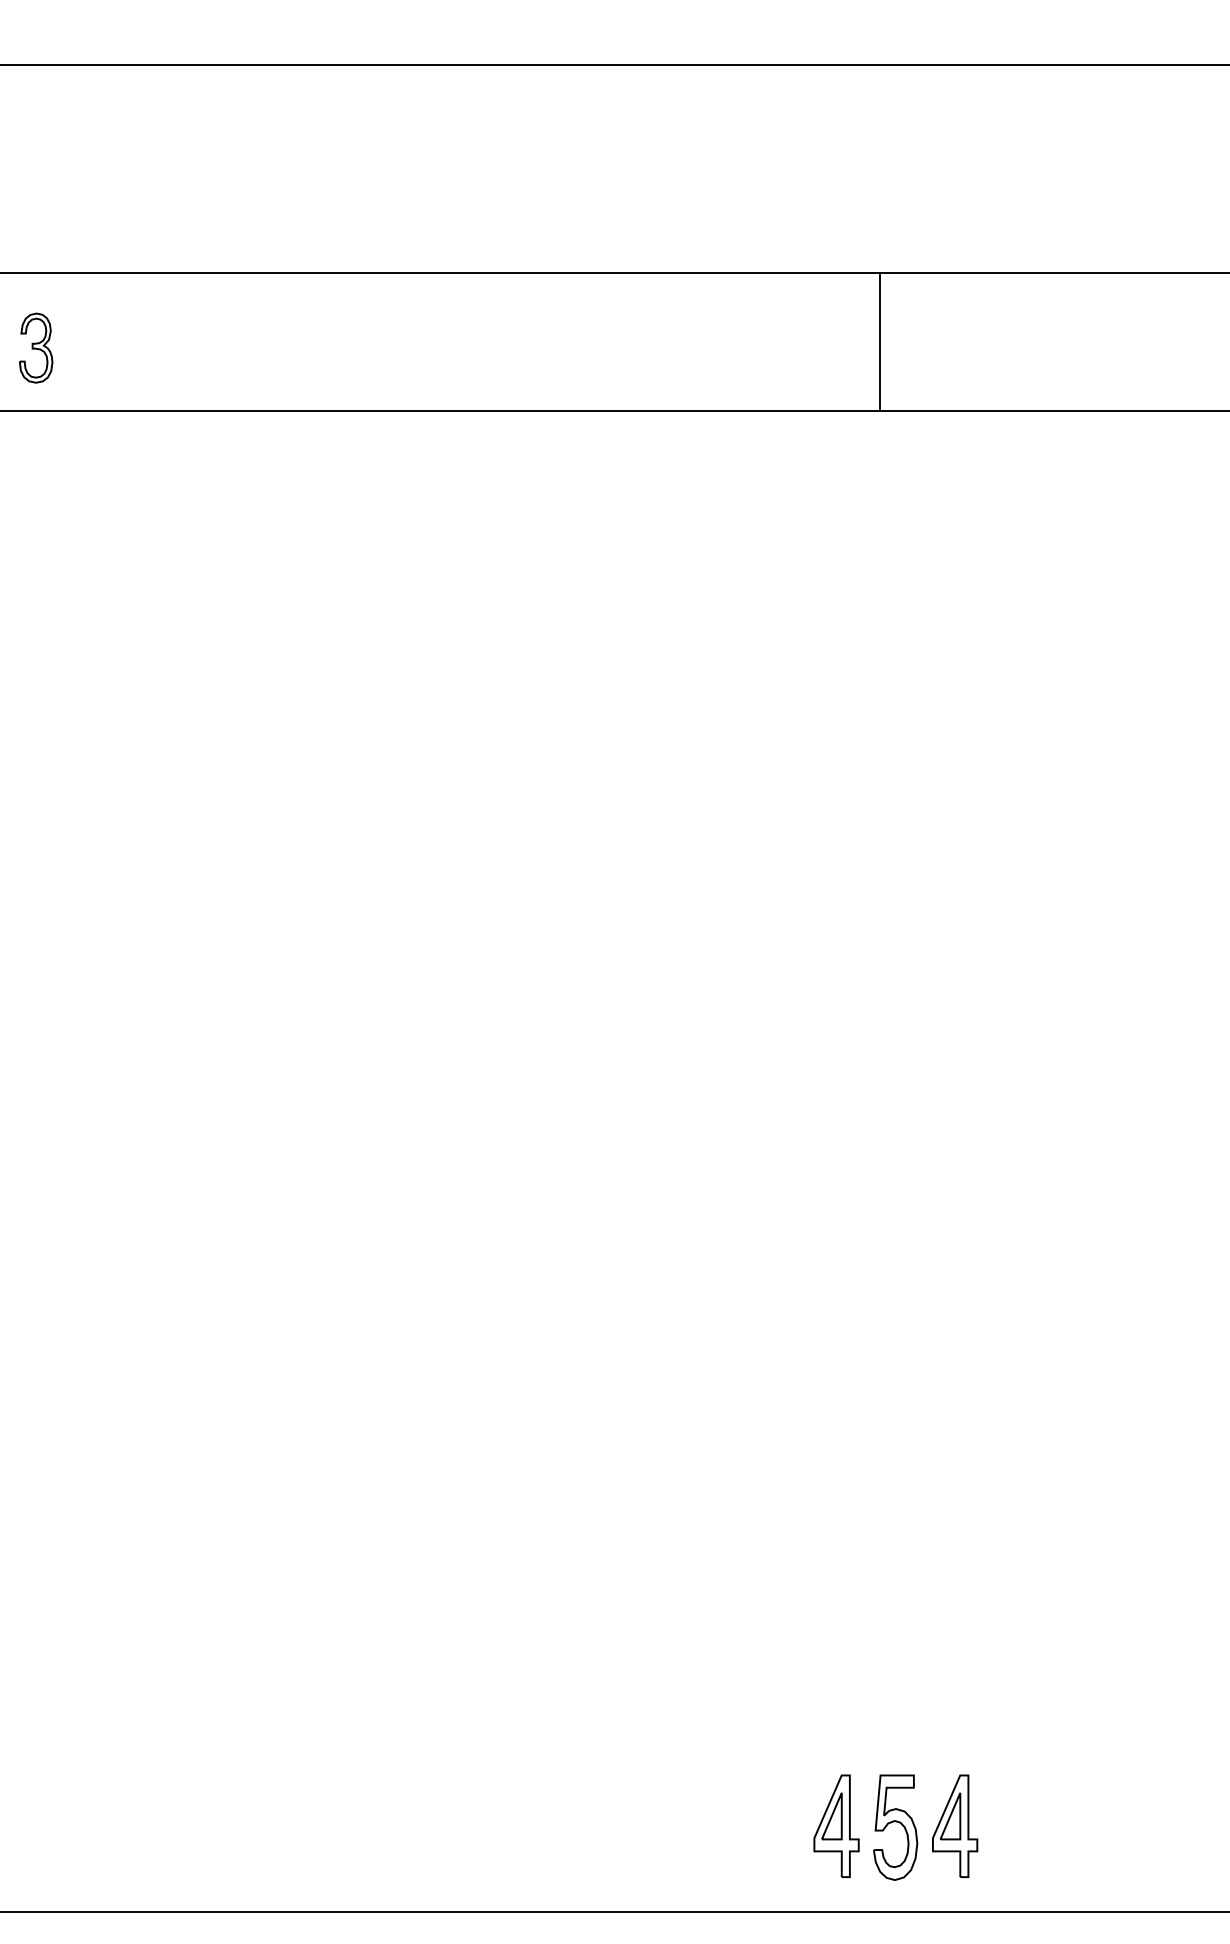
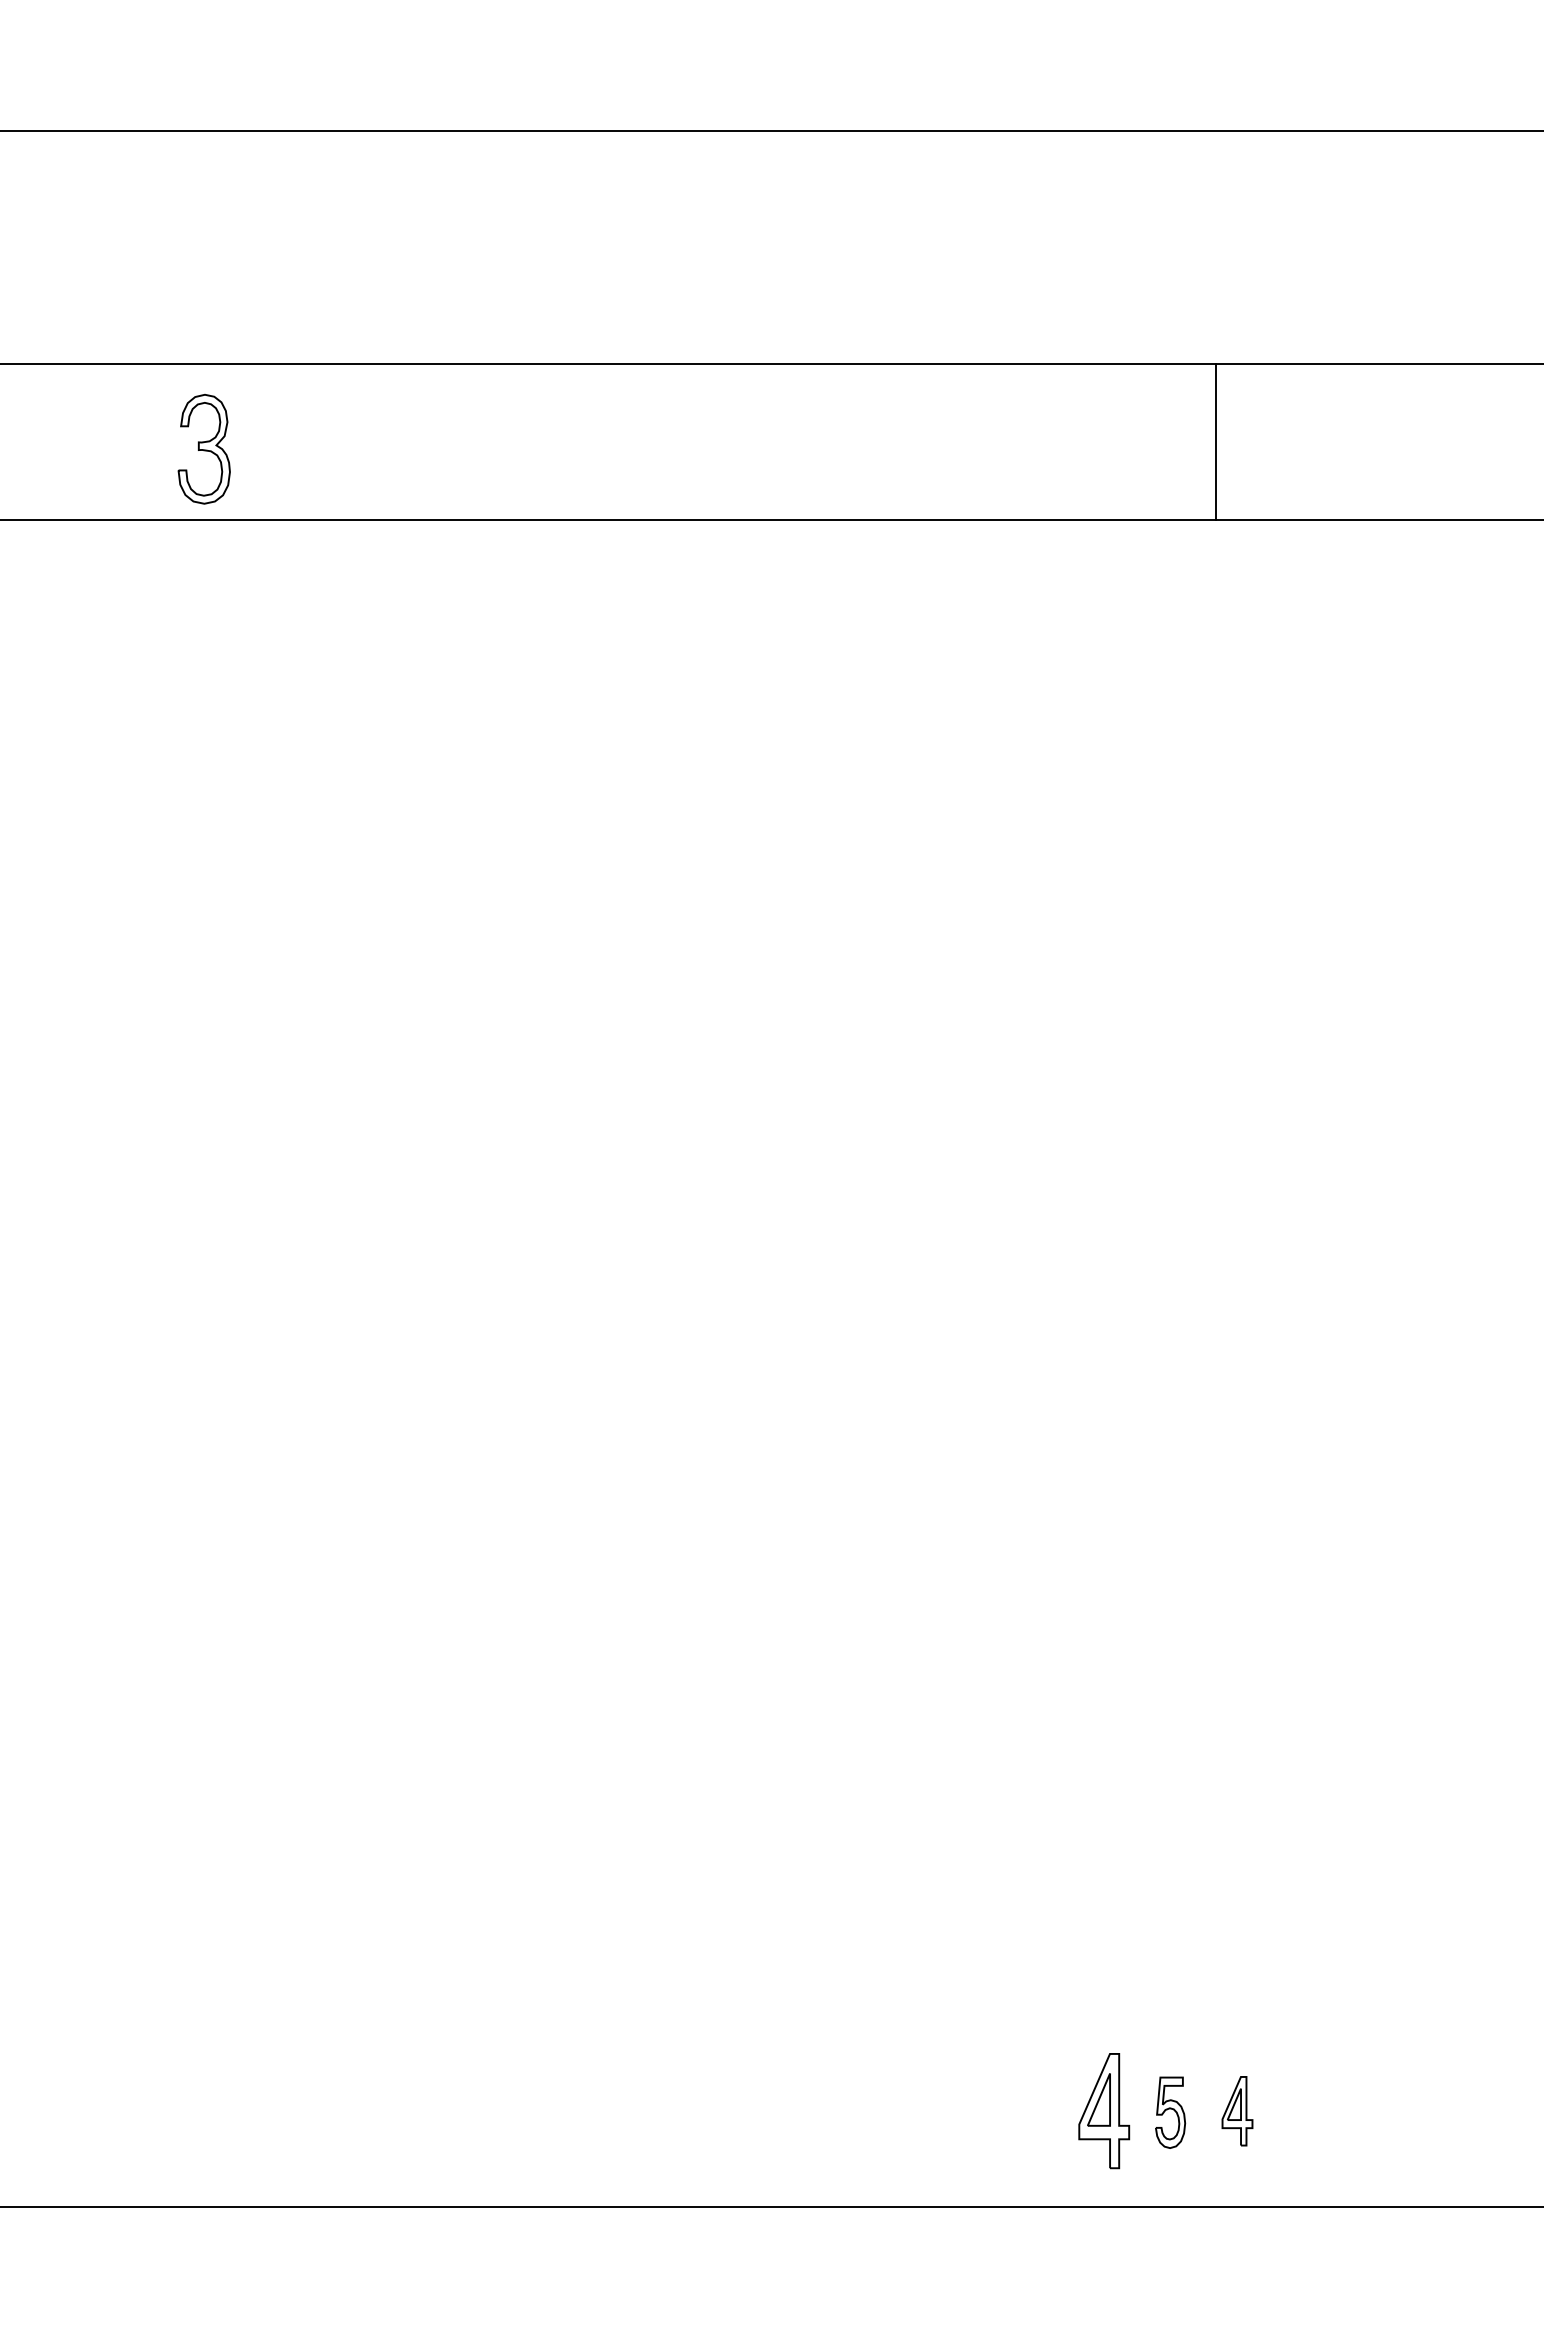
line: (879, 342) -> (1215, 442), moved
part: (36, 348) -> (204, 449), size x1.4
part: (955, 1826) -> (1237, 2111), size x0.6
part: (895, 1827) -> (1170, 2112), size x0.6

